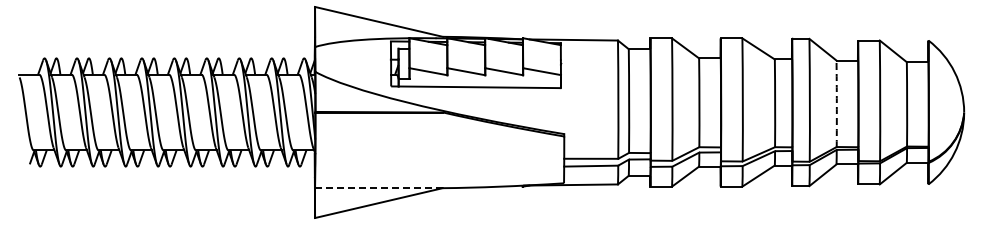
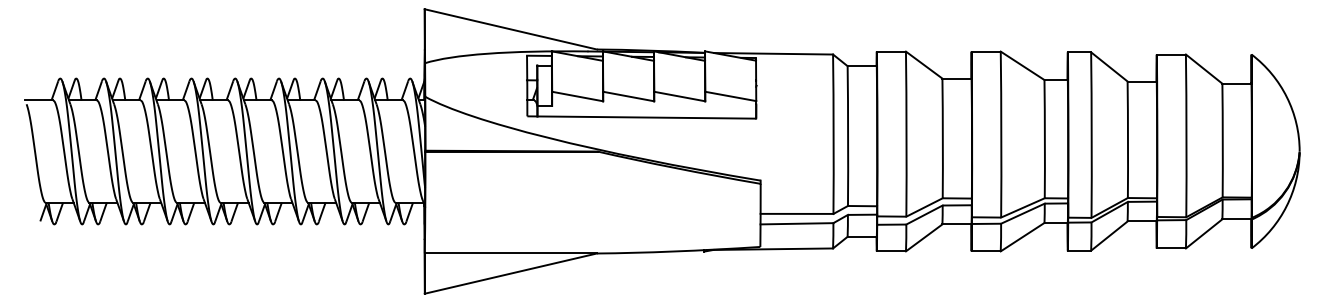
arc: (836, 103) -> (1127, 139), dashed -> solid
line: (378, 188) -> (510, 253), dashed -> solid

